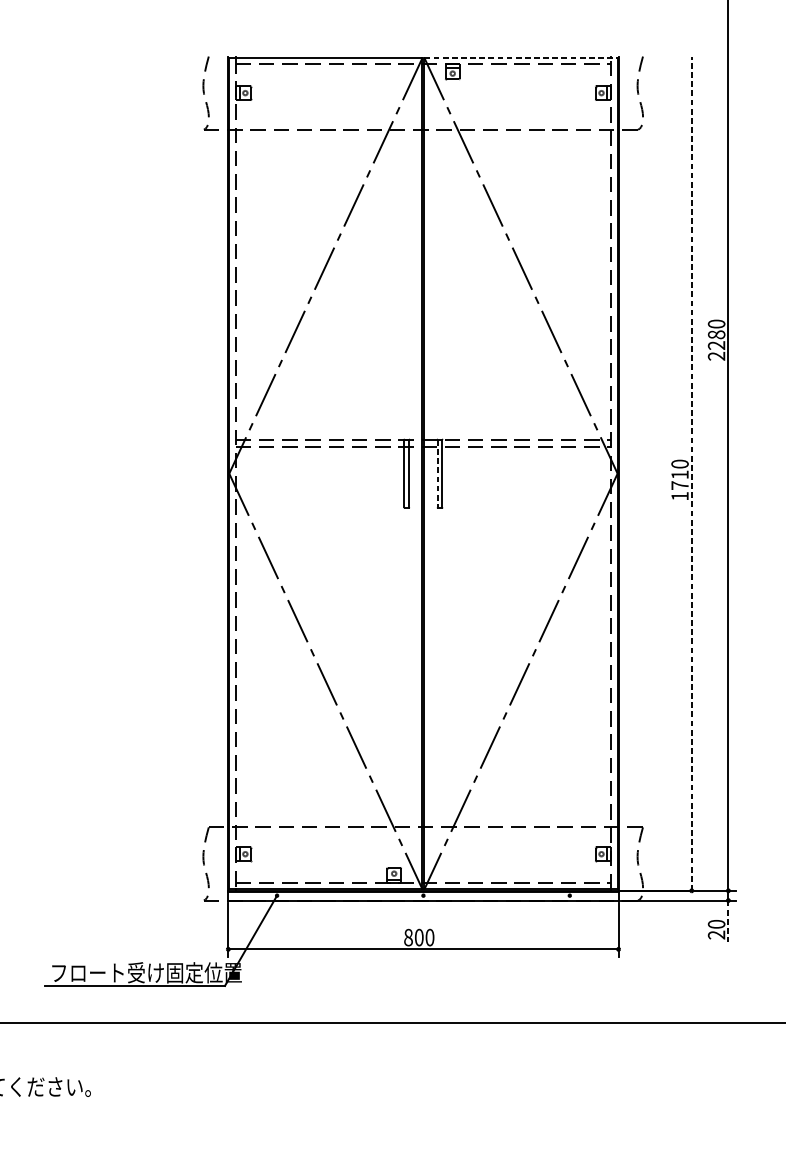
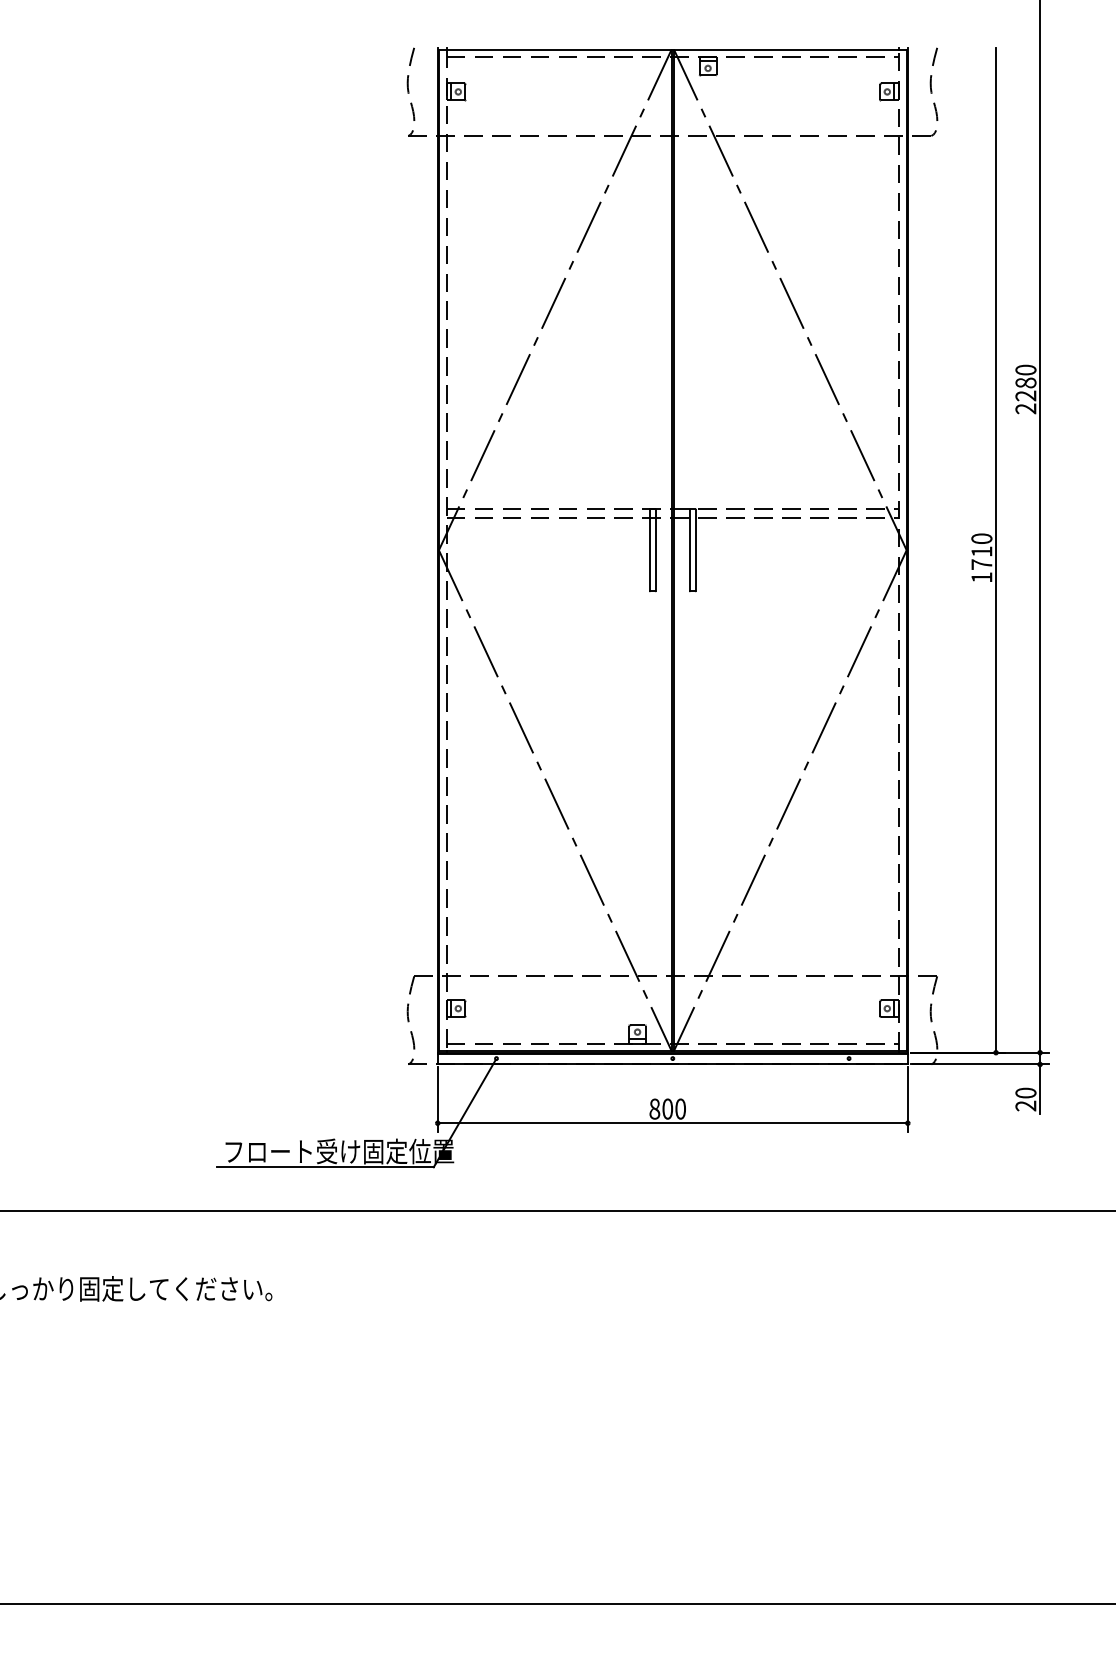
line: (521, 57) -> (790, 49), dashed -> solid
line: (437, 473) -> (689, 550), dashed -> solid
line: (692, 473) -> (996, 549), dashed -> solid
line: (728, 921) -> (1040, 1089), dashed -> solid

